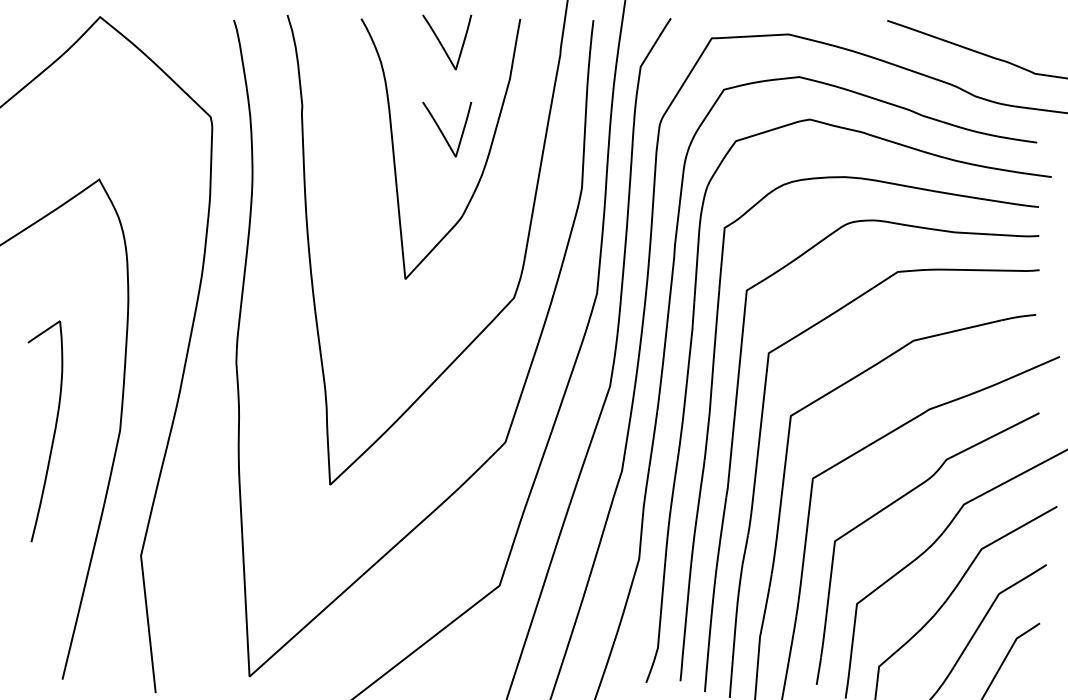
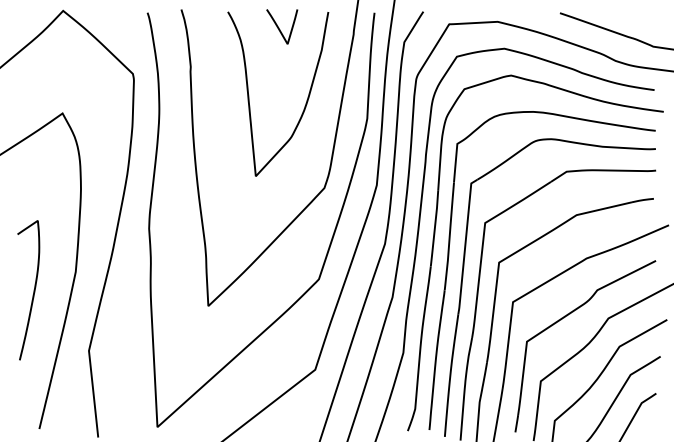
curve: (442, 130) -> (279, 82), removed
curve: (53, 431) -> (33, 290), moved

